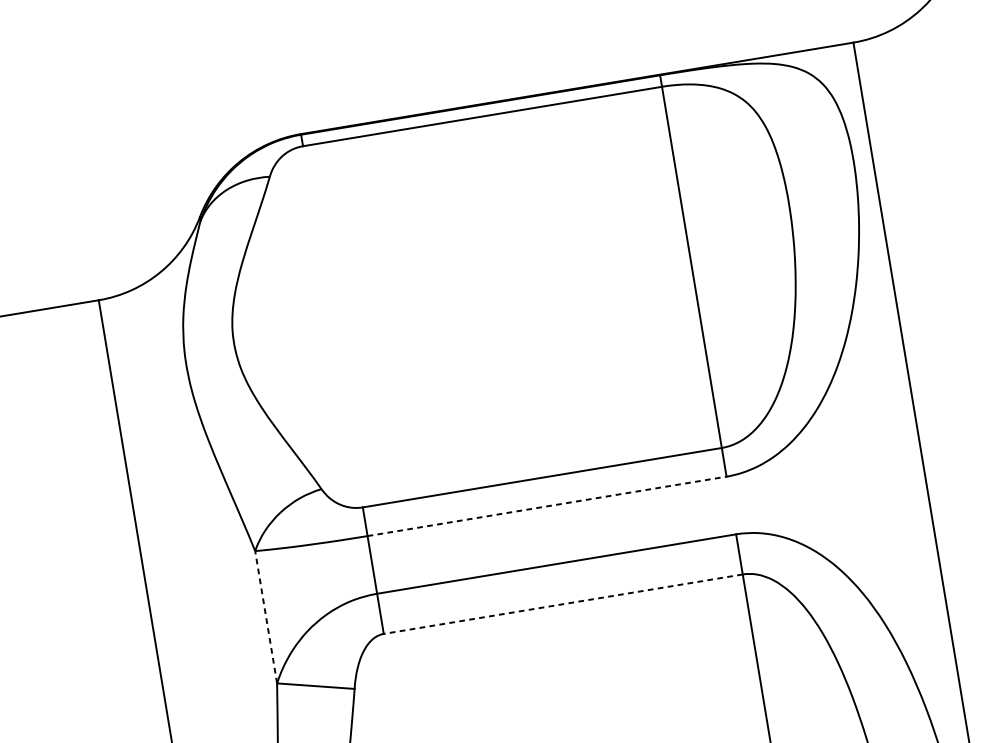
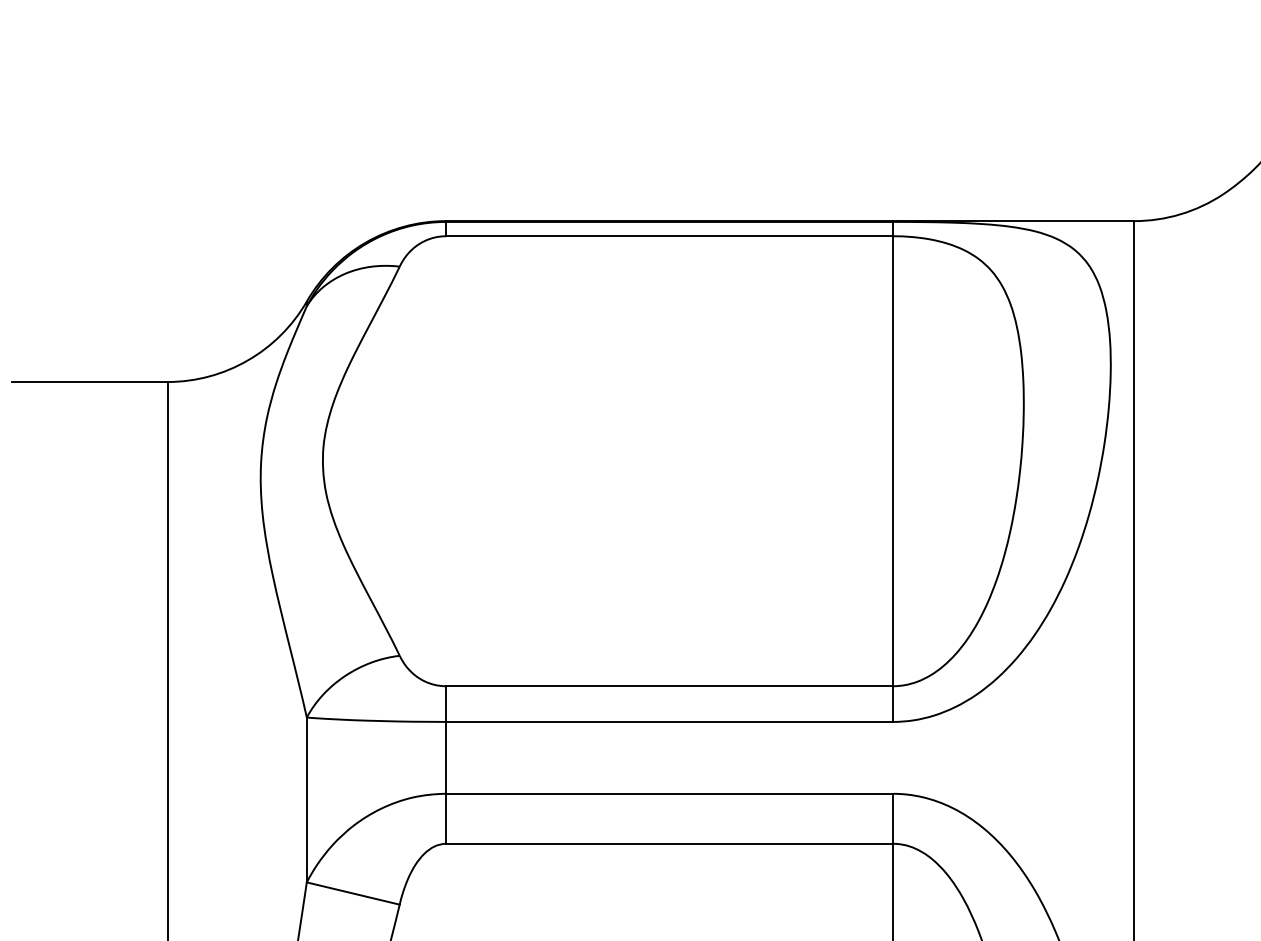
line: (546, 506) -> (669, 721), dashed -> solid
line: (563, 603) -> (669, 843), dashed -> solid
line: (265, 616) -> (306, 799), dashed -> solid

